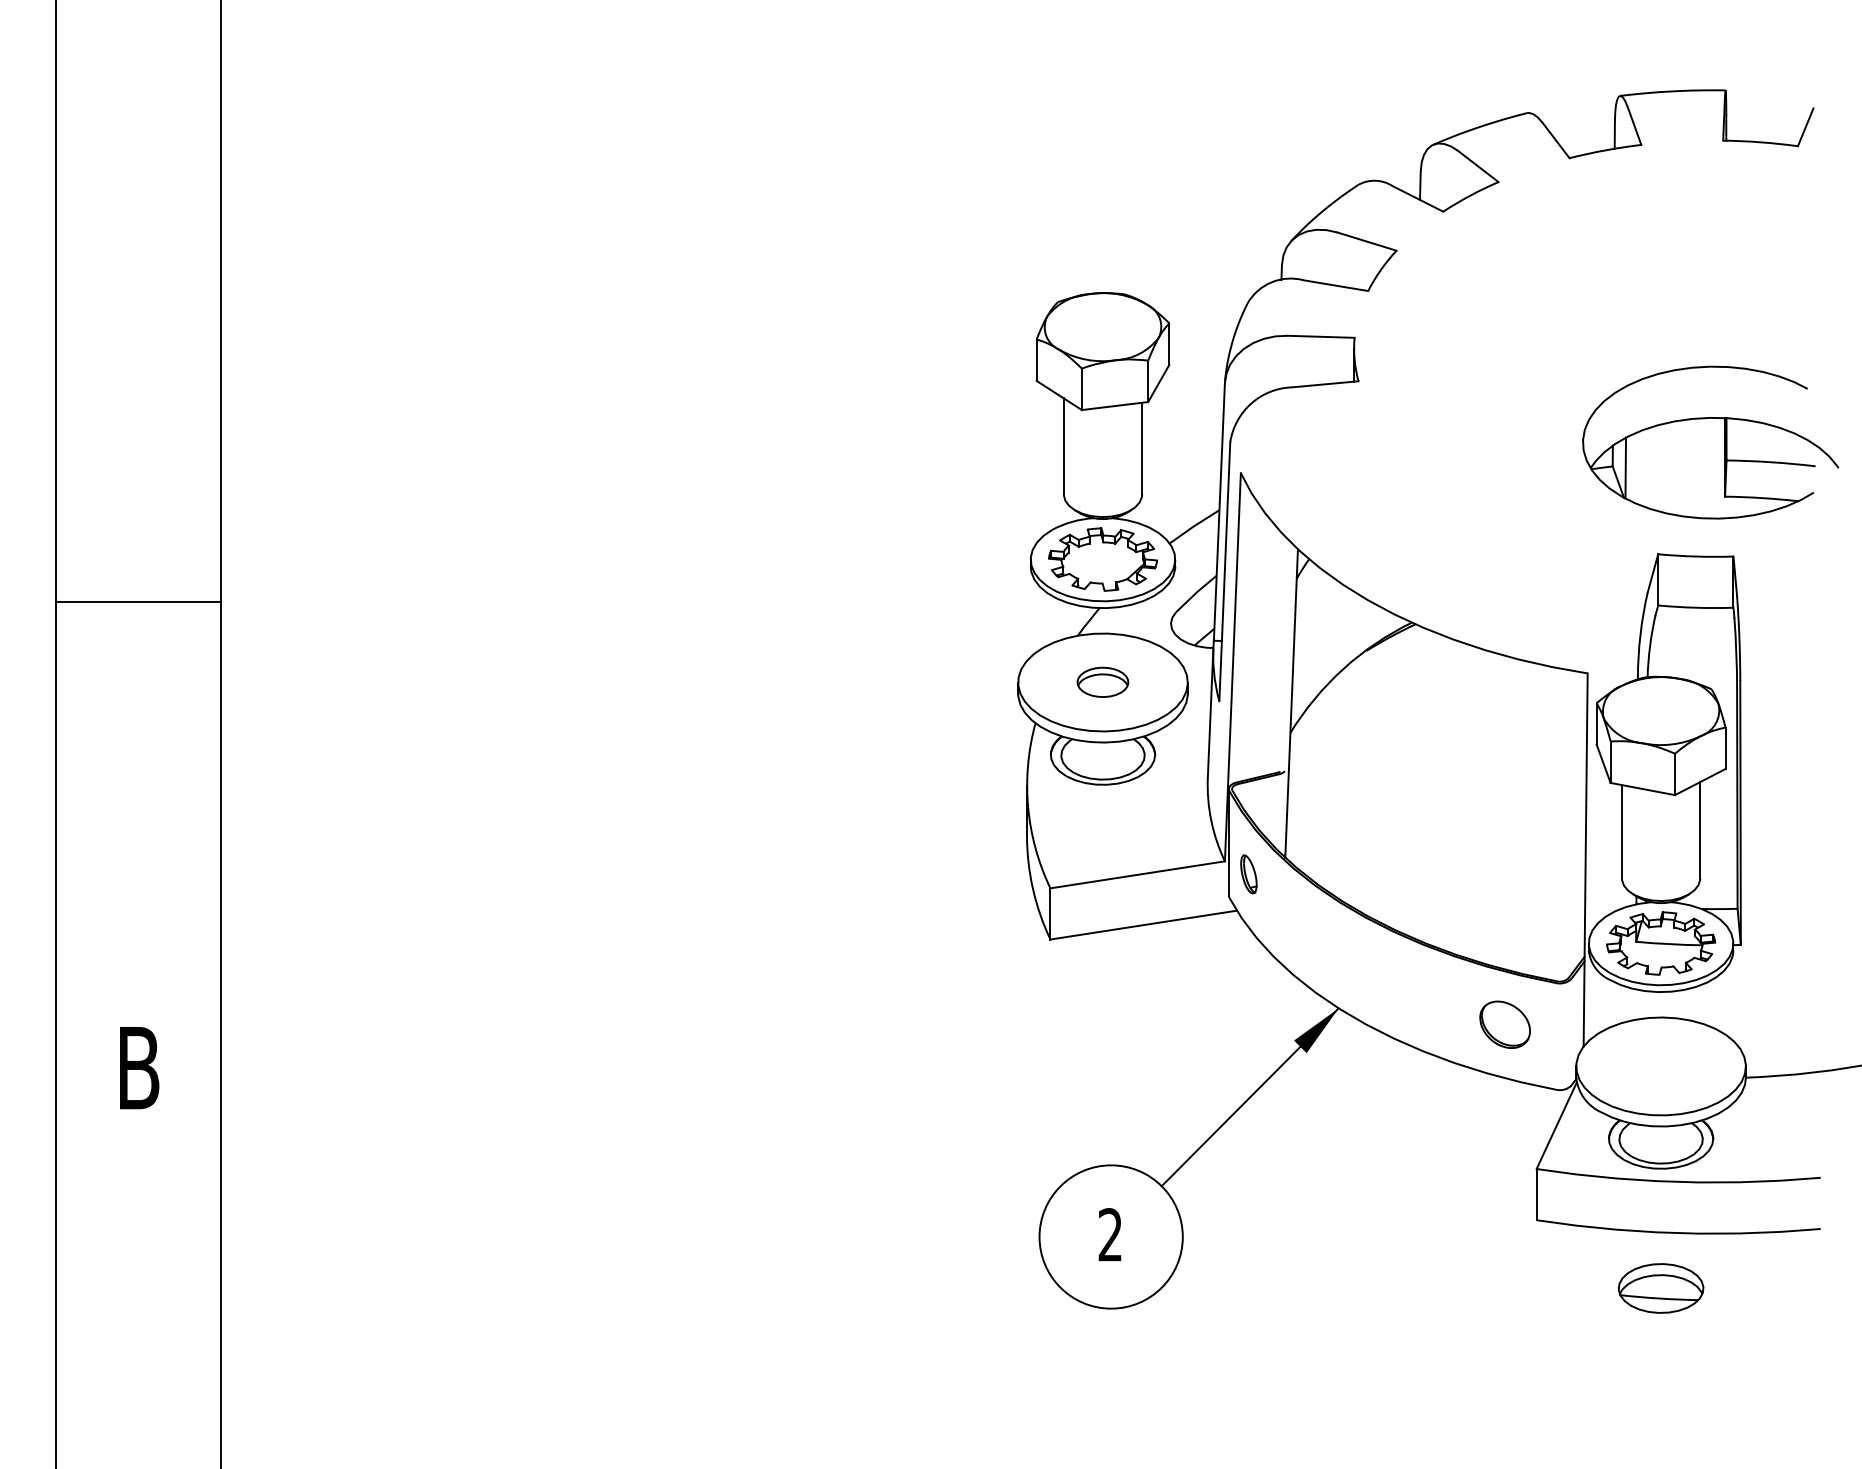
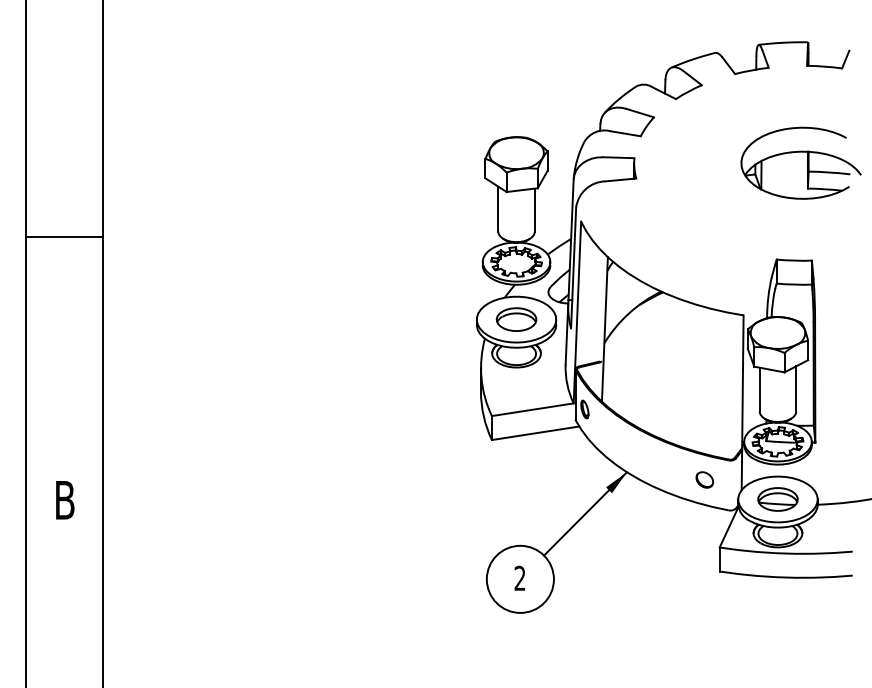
part: (1709, 440) -> (800, 162), moved
line: (137, 601) -> (64, 236), moved
part: (1102, 682) -> (516, 319), size x1.67
part: (1504, 1023) -> (704, 479), size x0.71
part: (1660, 1288) -> (777, 499), moved

